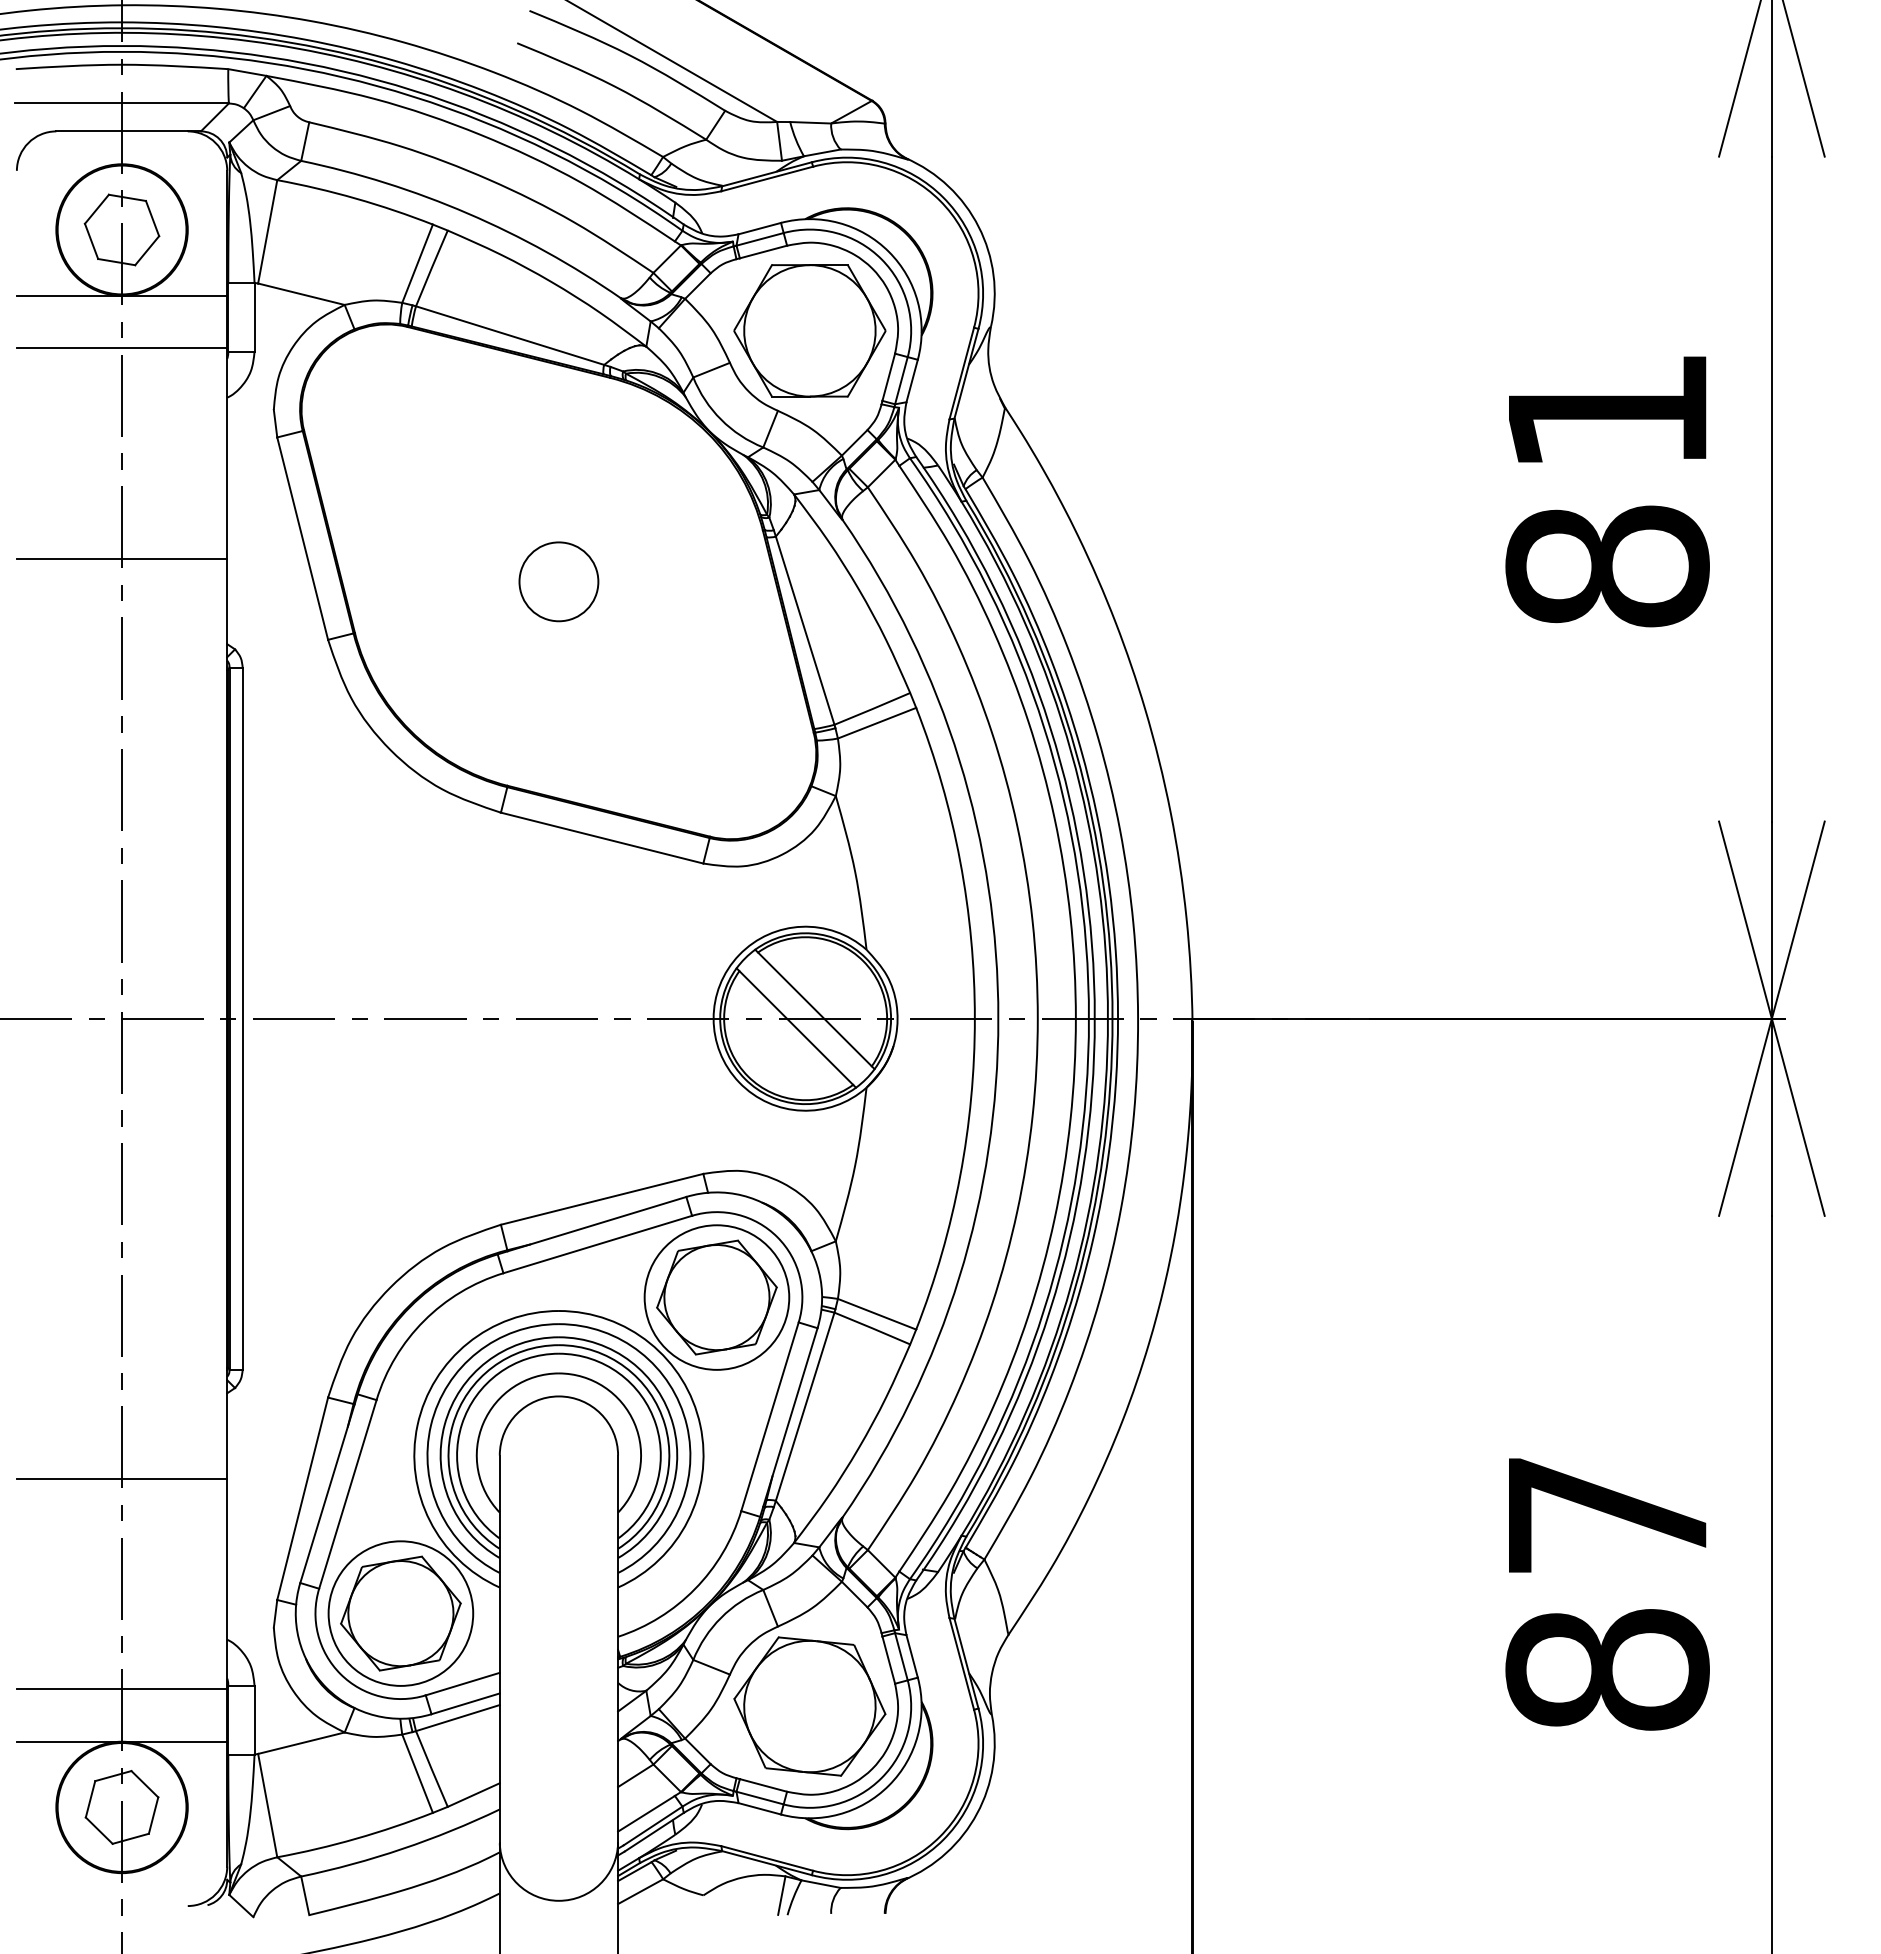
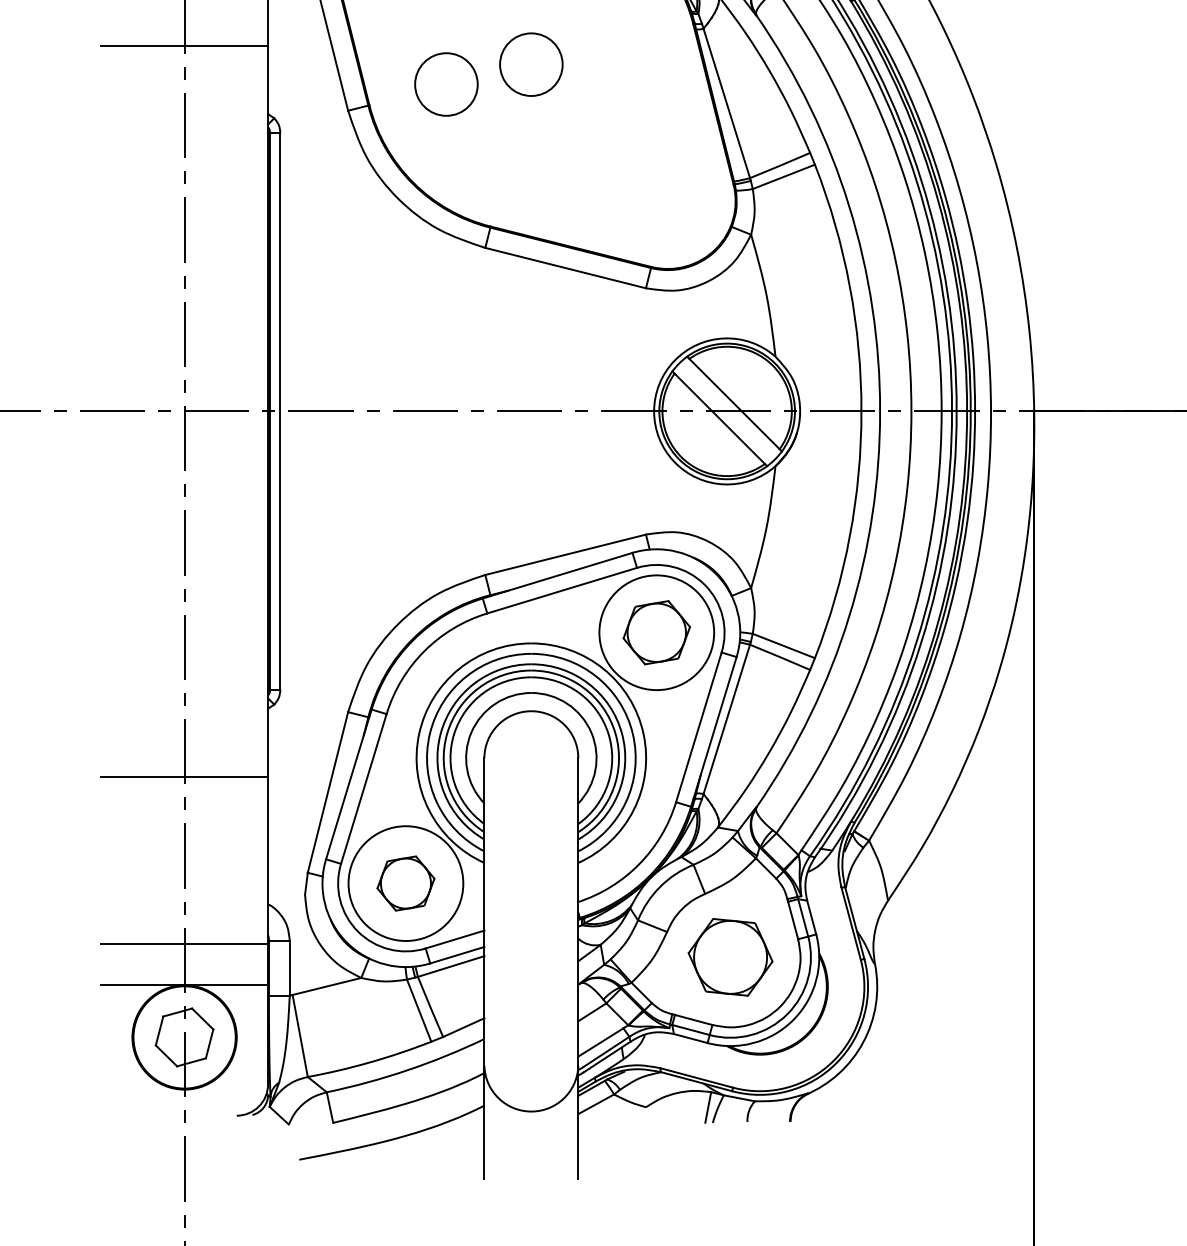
circle: (451, 606) -> (446, 84), added
part: (716, 1297) -> (656, 632), size x0.7
part: (400, 1613) -> (405, 883), size x0.6
part: (809, 1706) -> (730, 957), size x0.7

